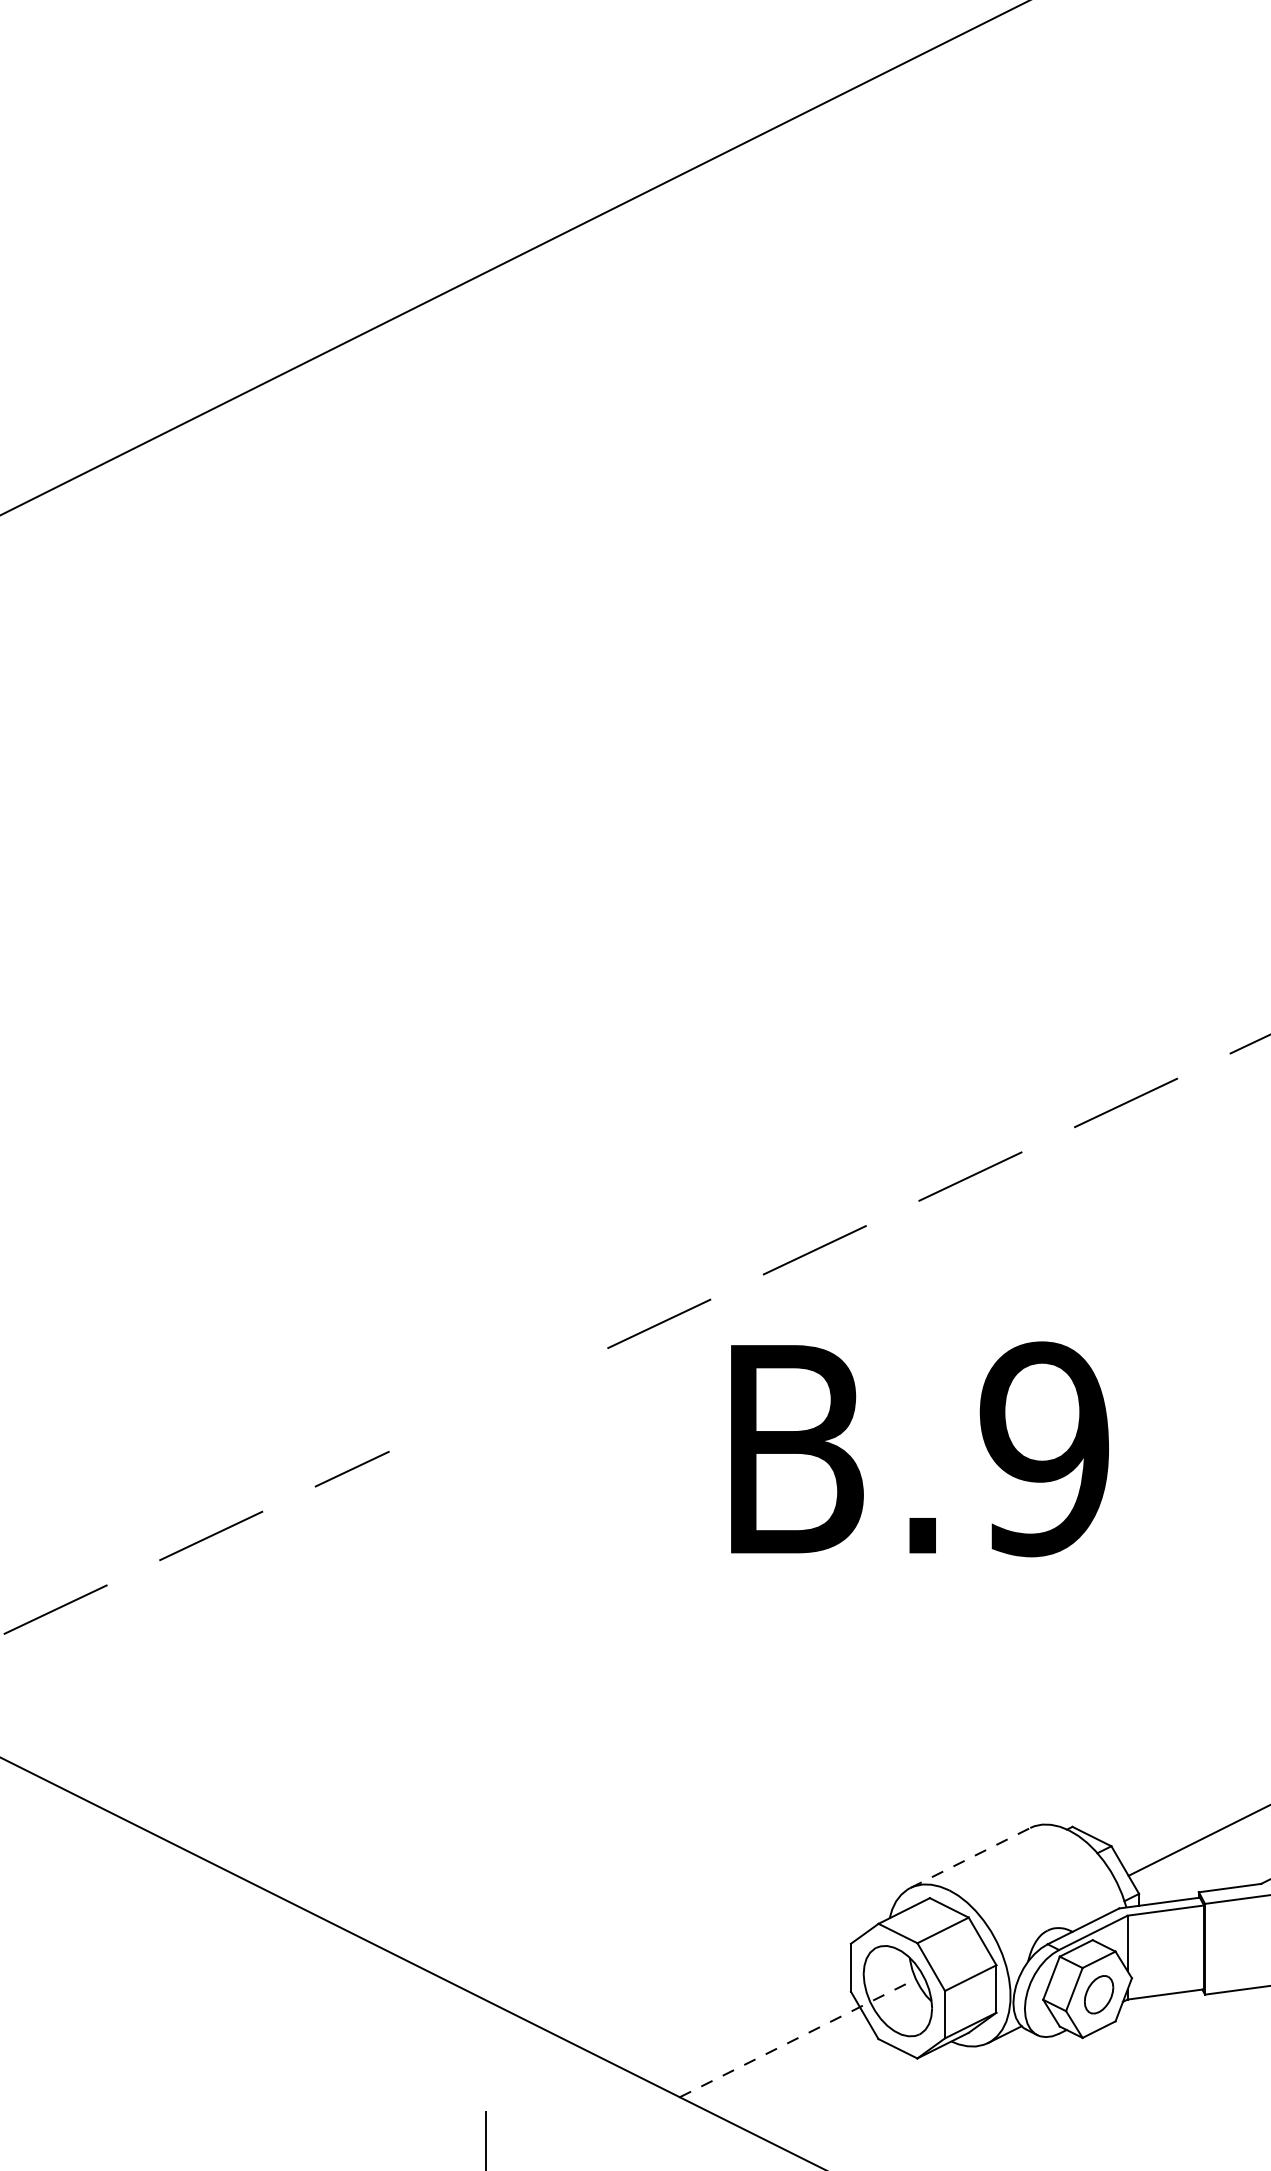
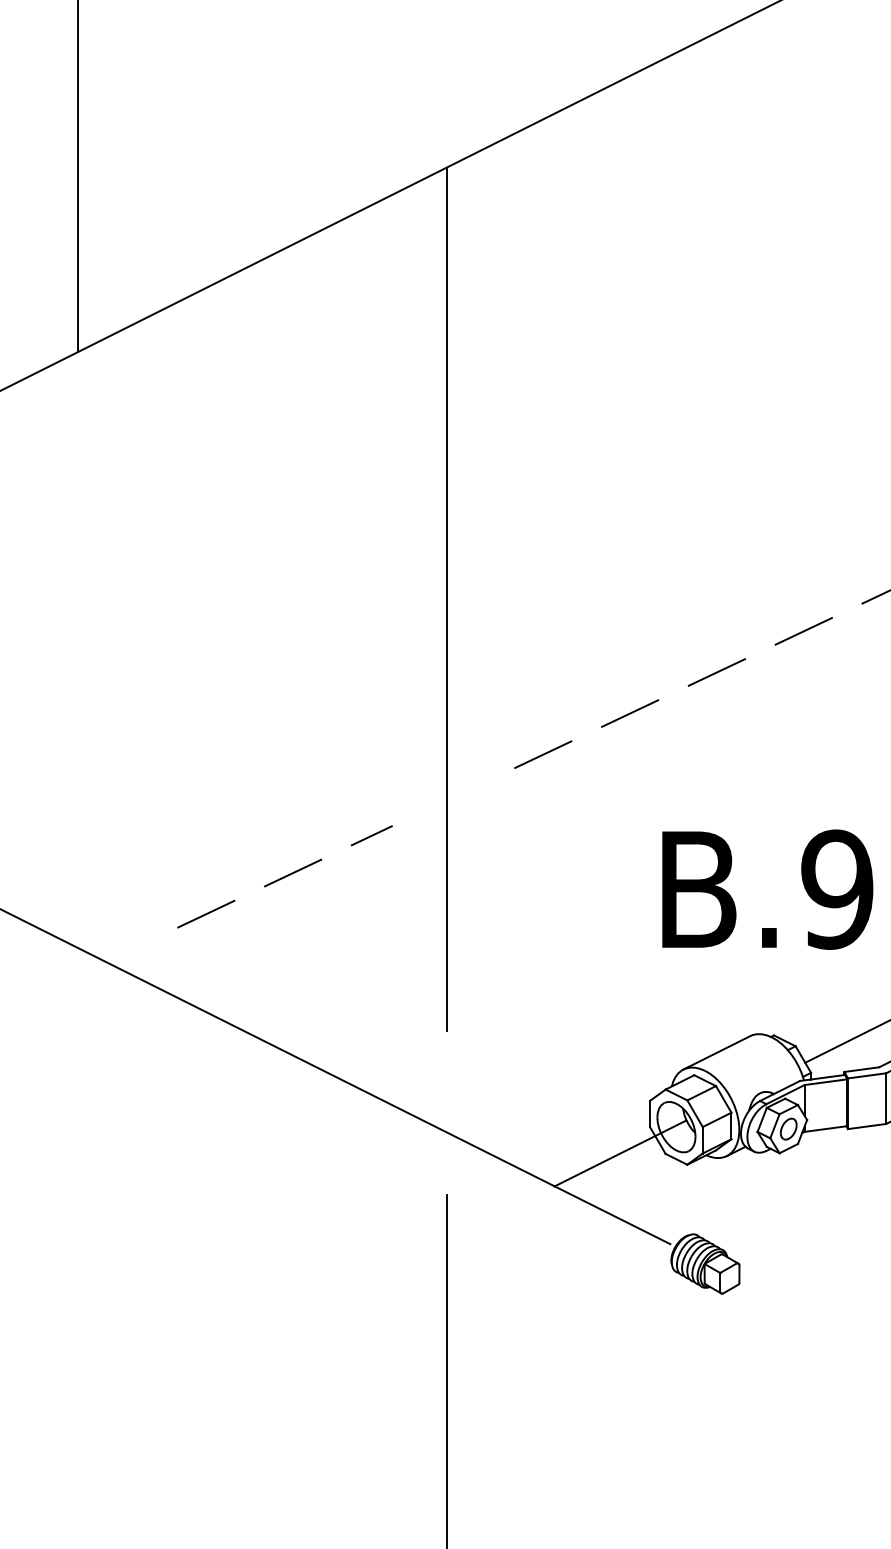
line: (485, 1045) -> (446, 599), added
text: (919, 1448) -> (767, 889), moved
line: (971, 1857) -> (717, 1052), dashed -> solid
line: (797, 2038) -> (620, 1153), dashed -> solid

